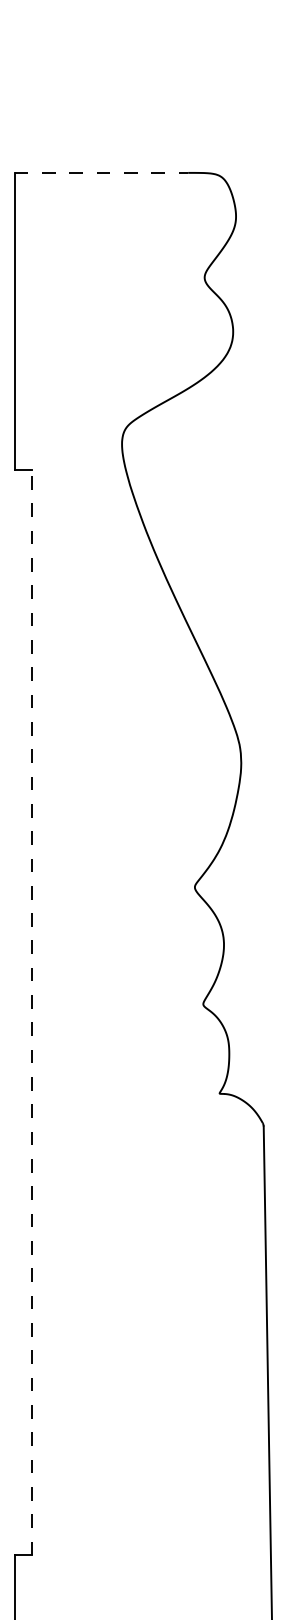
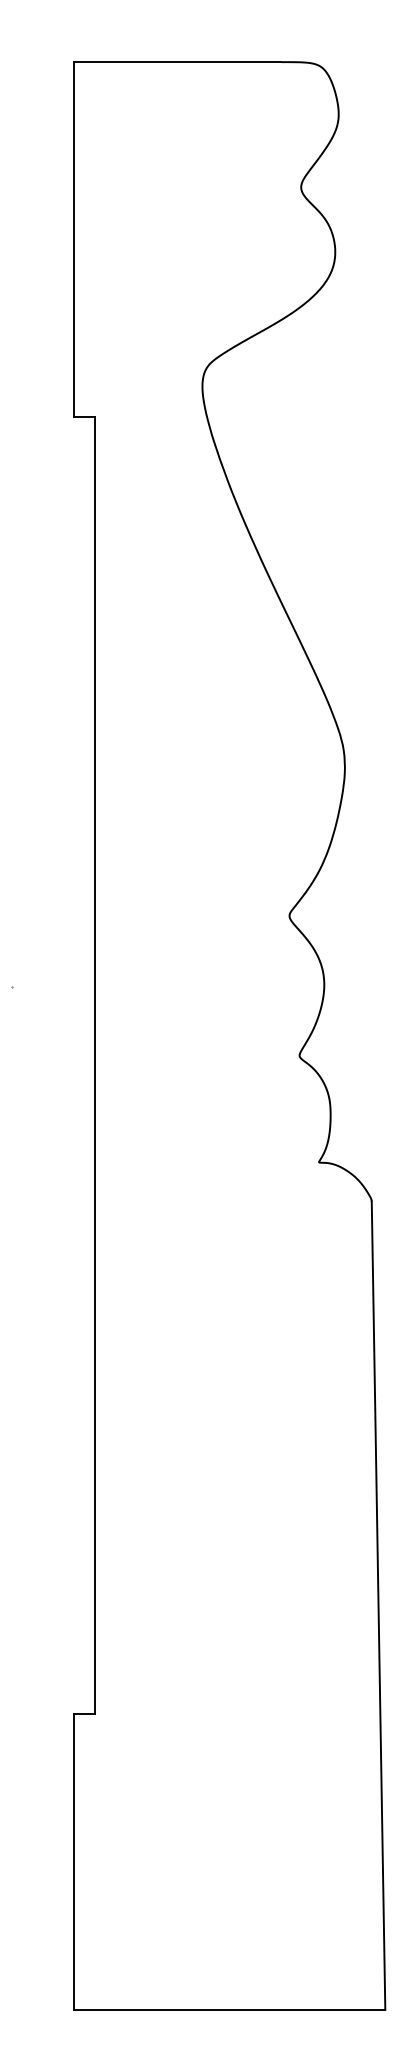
line: (101, 173) -> (177, 62), dashed -> solid
line: (32, 1012) -> (95, 1065), dashed -> solid

